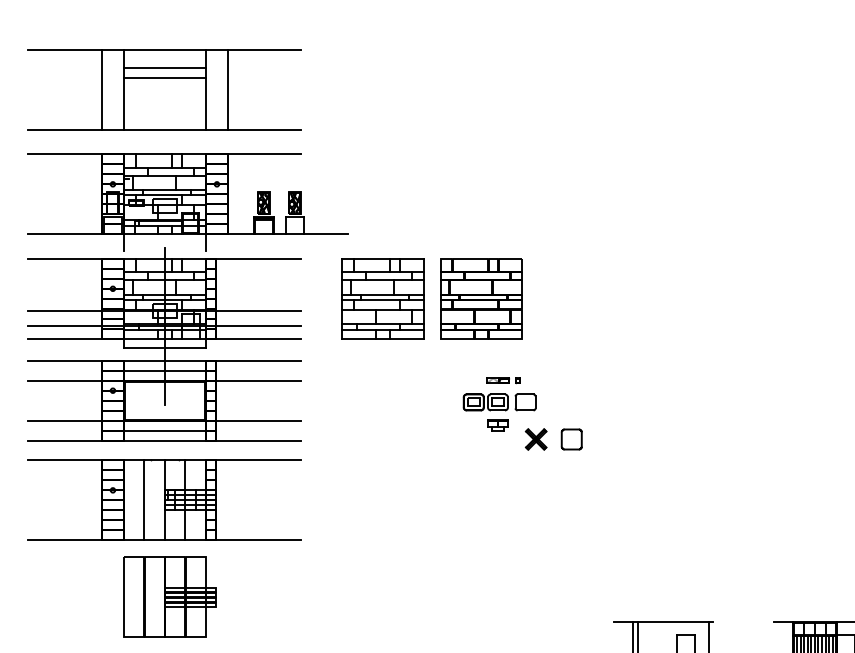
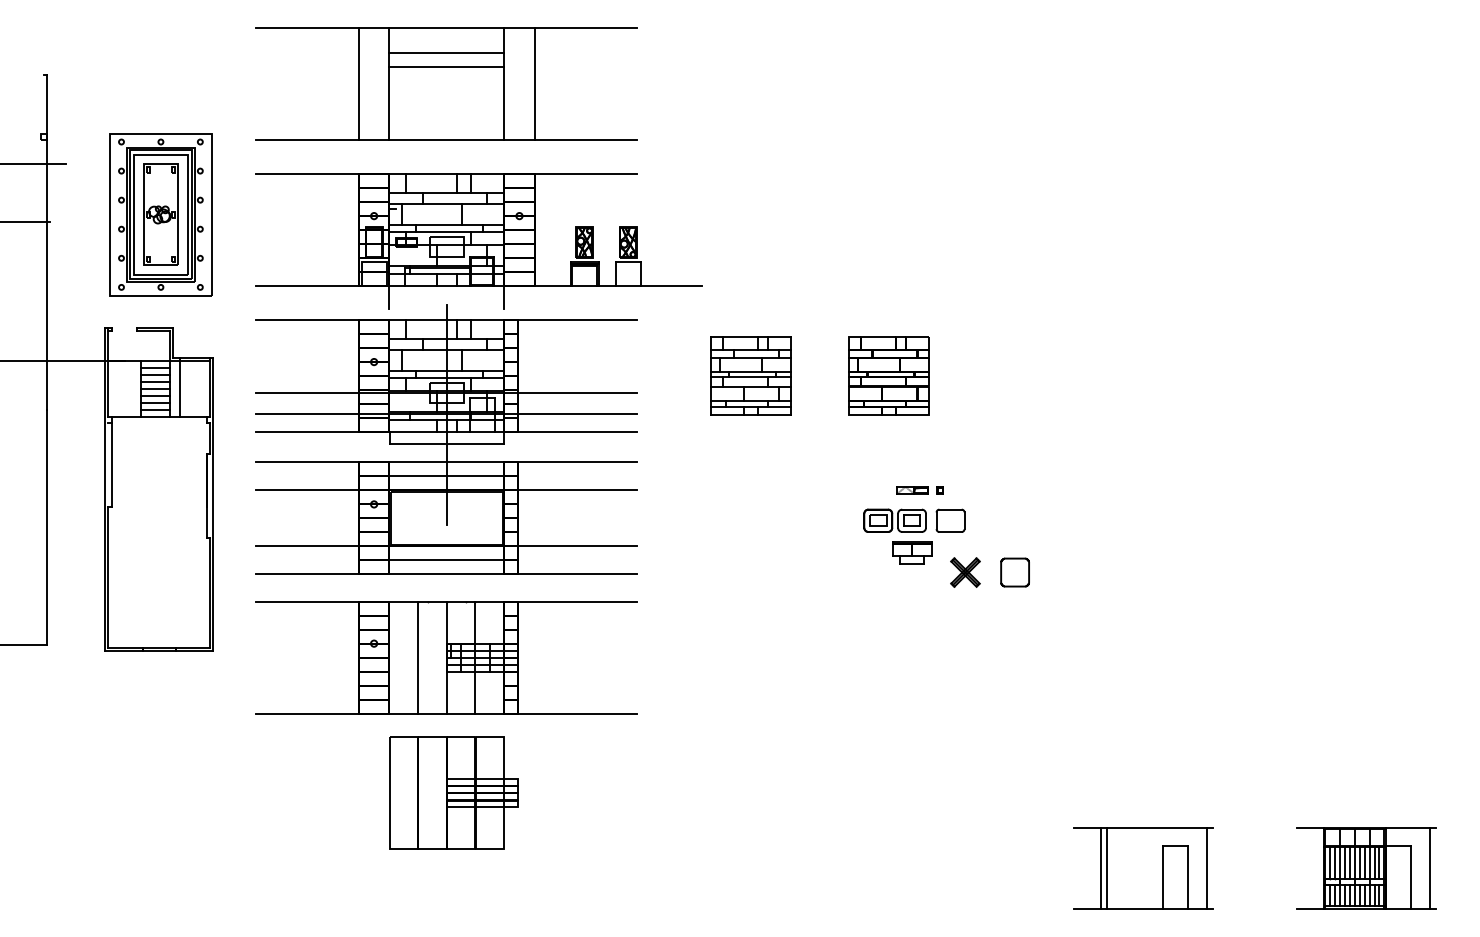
part: (382, 298) -> (750, 375), size x0.7
part: (481, 298) -> (888, 375), size x0.7
part: (497, 425) -> (911, 552), size x1.4

